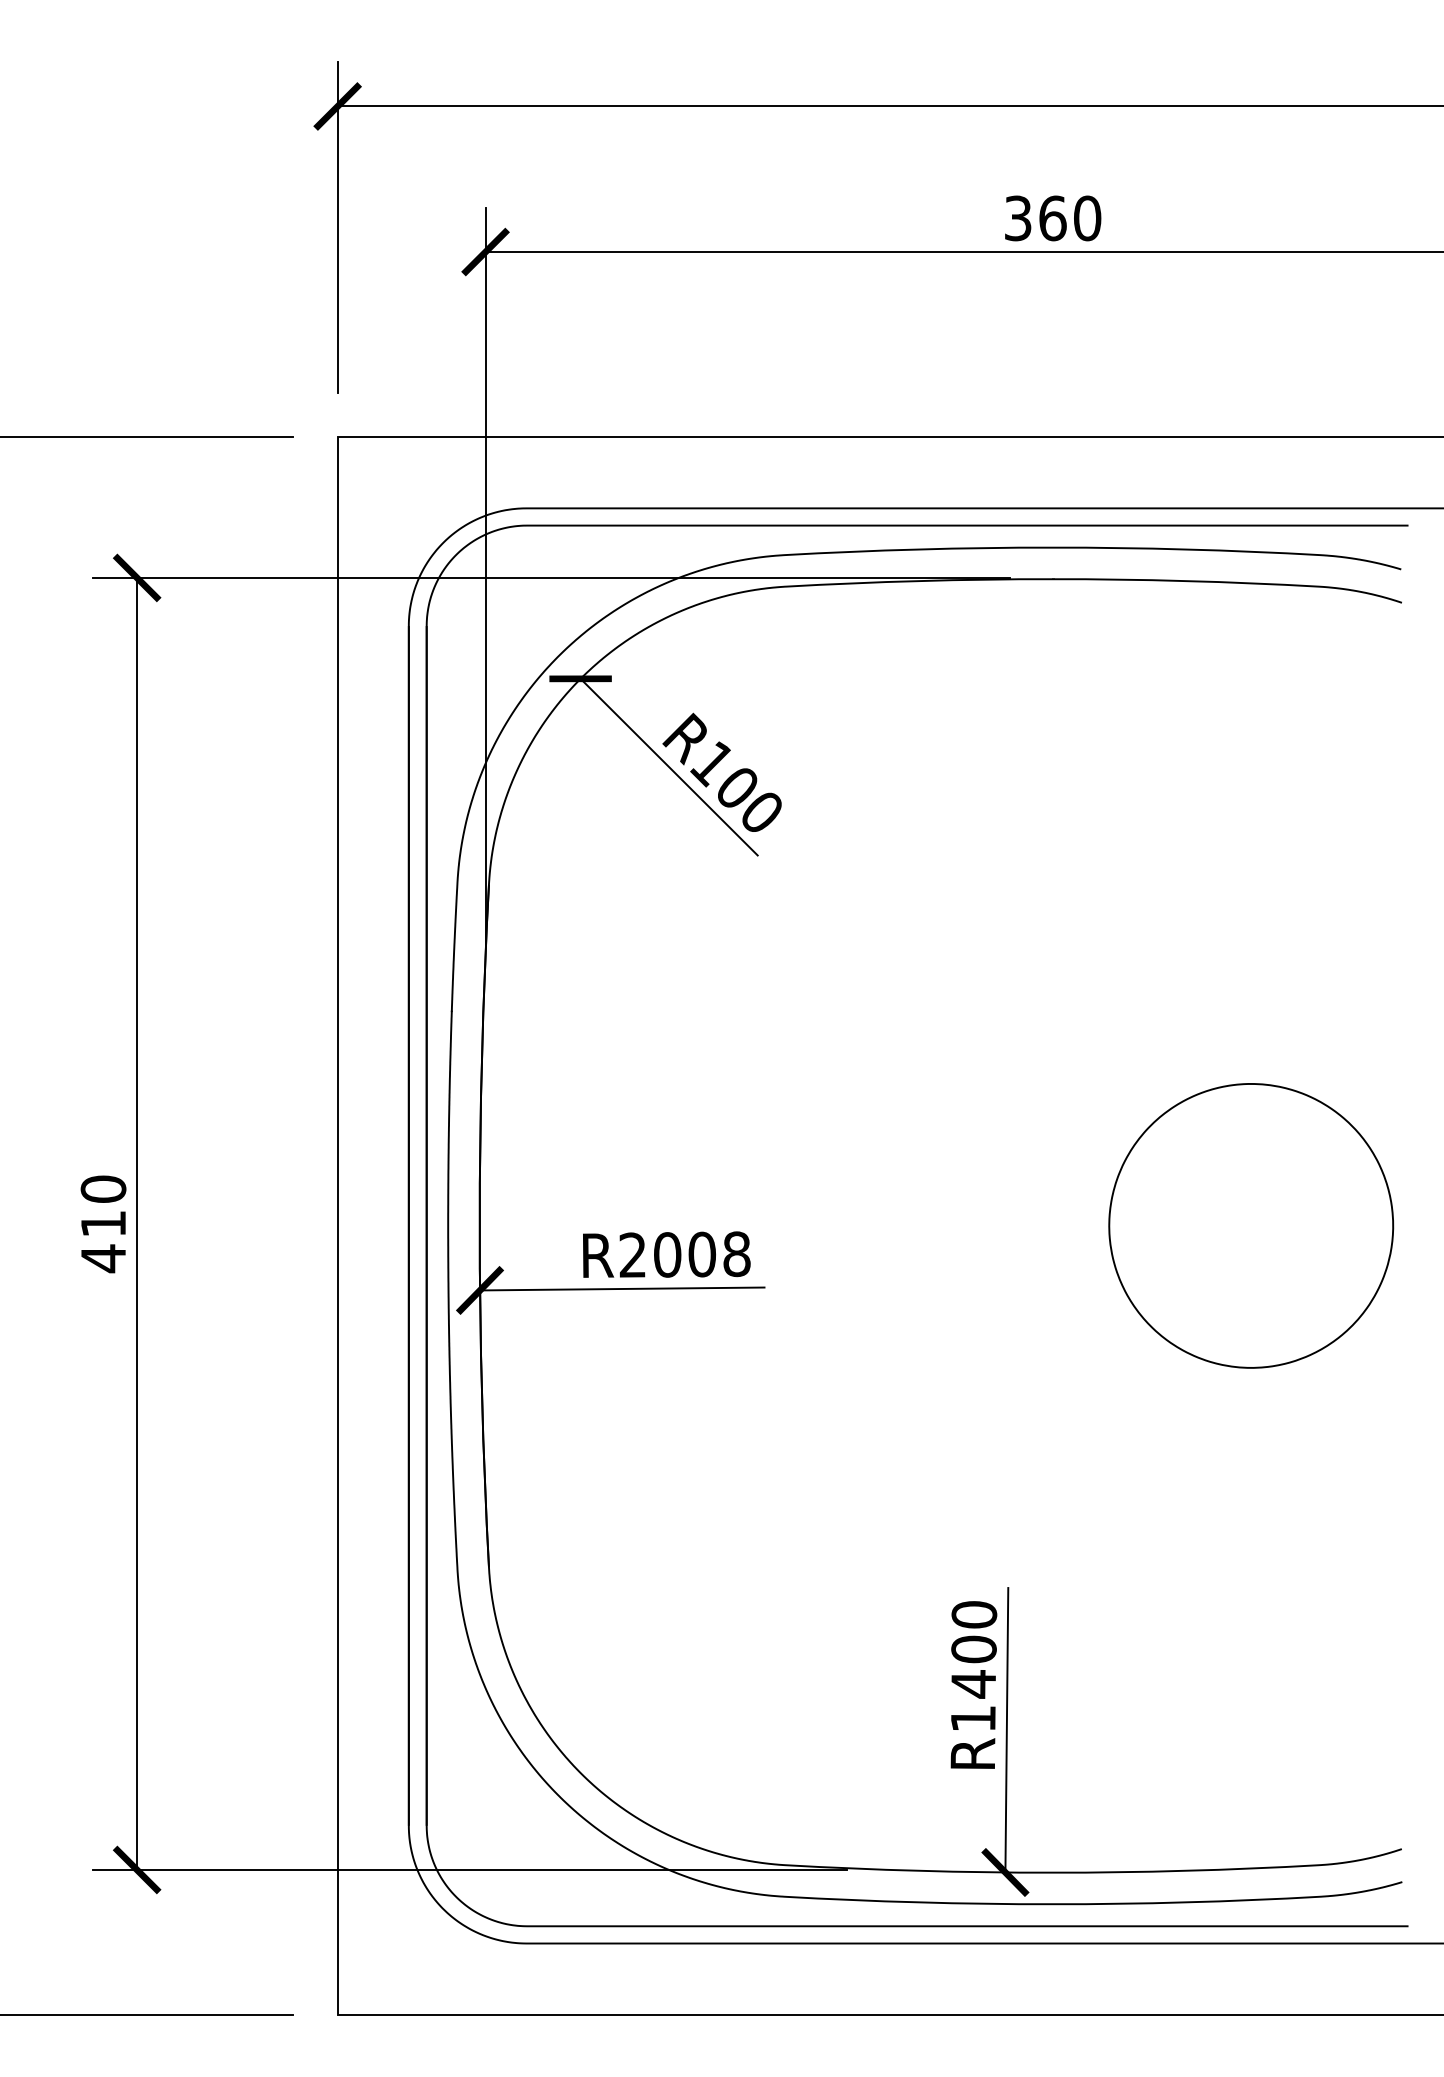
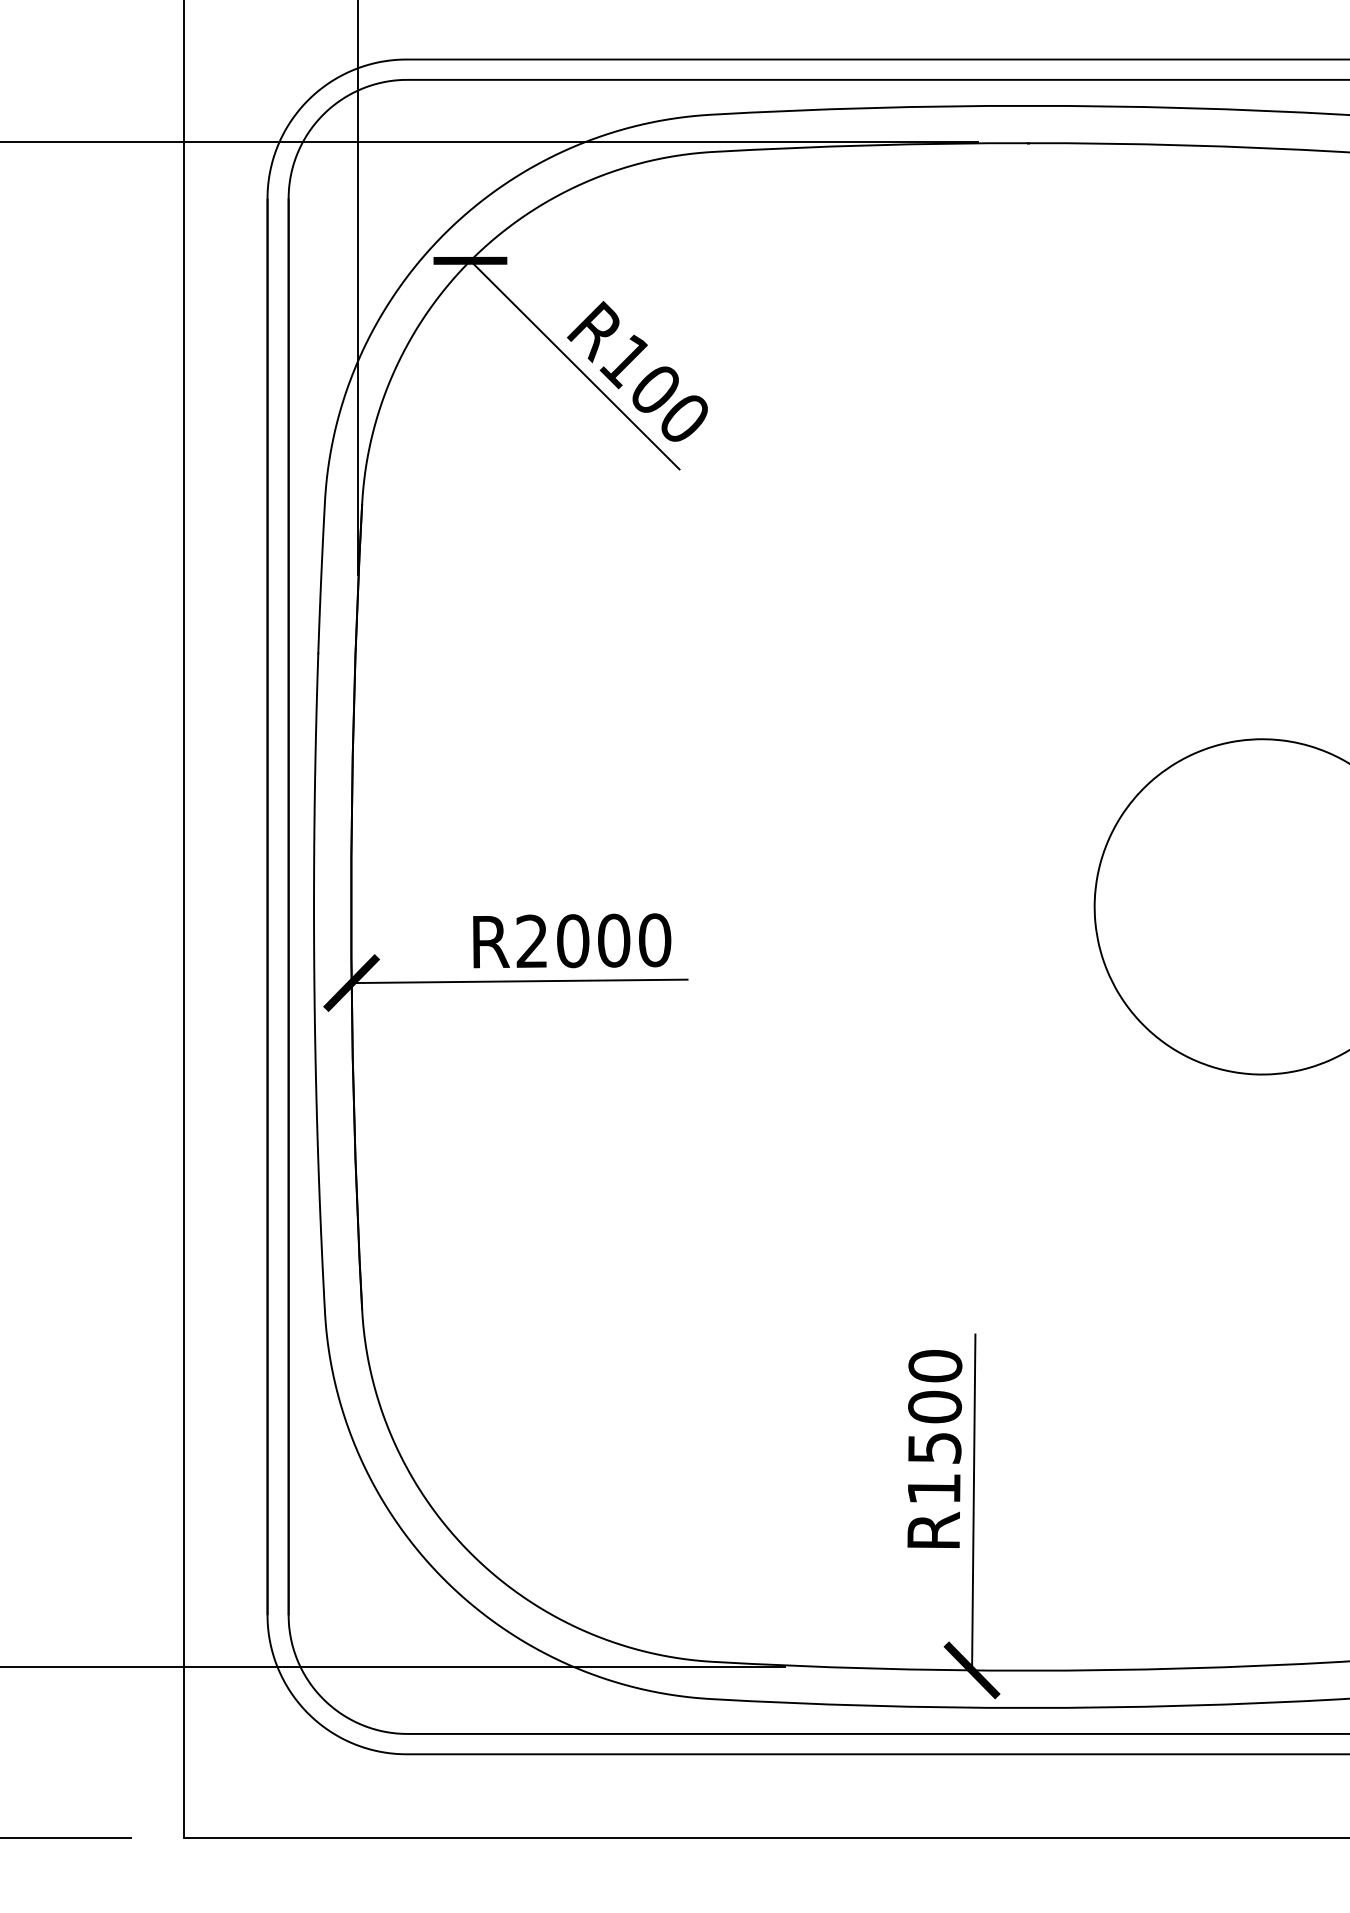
text: (736, 1253) -> (654, 939), R2008 -> R2000
text: (973, 1684) -> (934, 1448), R1400 -> R1500

